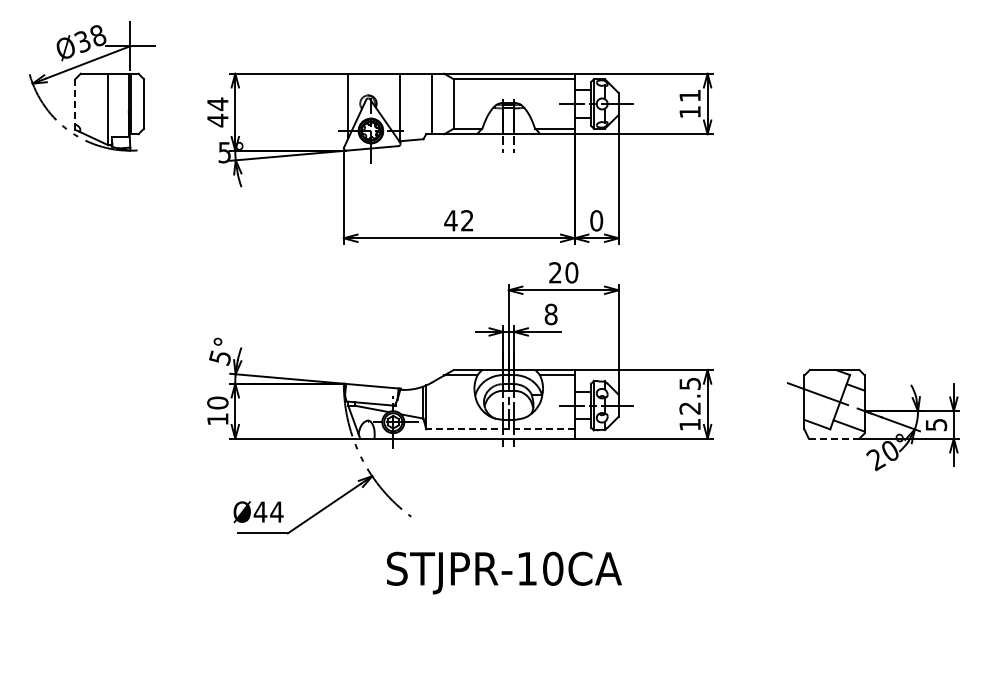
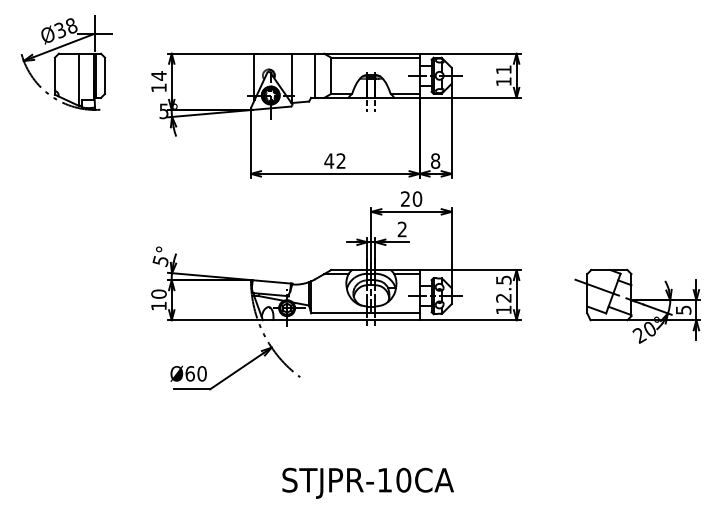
line: (75, 101) -> (55, 74), dashed -> solid
text: (217, 120) -> (158, 87), 44 -> 14
text: (596, 220) -> (435, 160), 0 -> 8
text: (550, 314) -> (401, 229), 8 -> 2
line: (500, 429) -> (365, 313), dashed -> solid
line: (834, 438) -> (609, 320), dashed -> solid
text: (268, 511) -> (195, 373), Ø44 -> Ø60
text: (504, 572) -> (368, 482), moved

